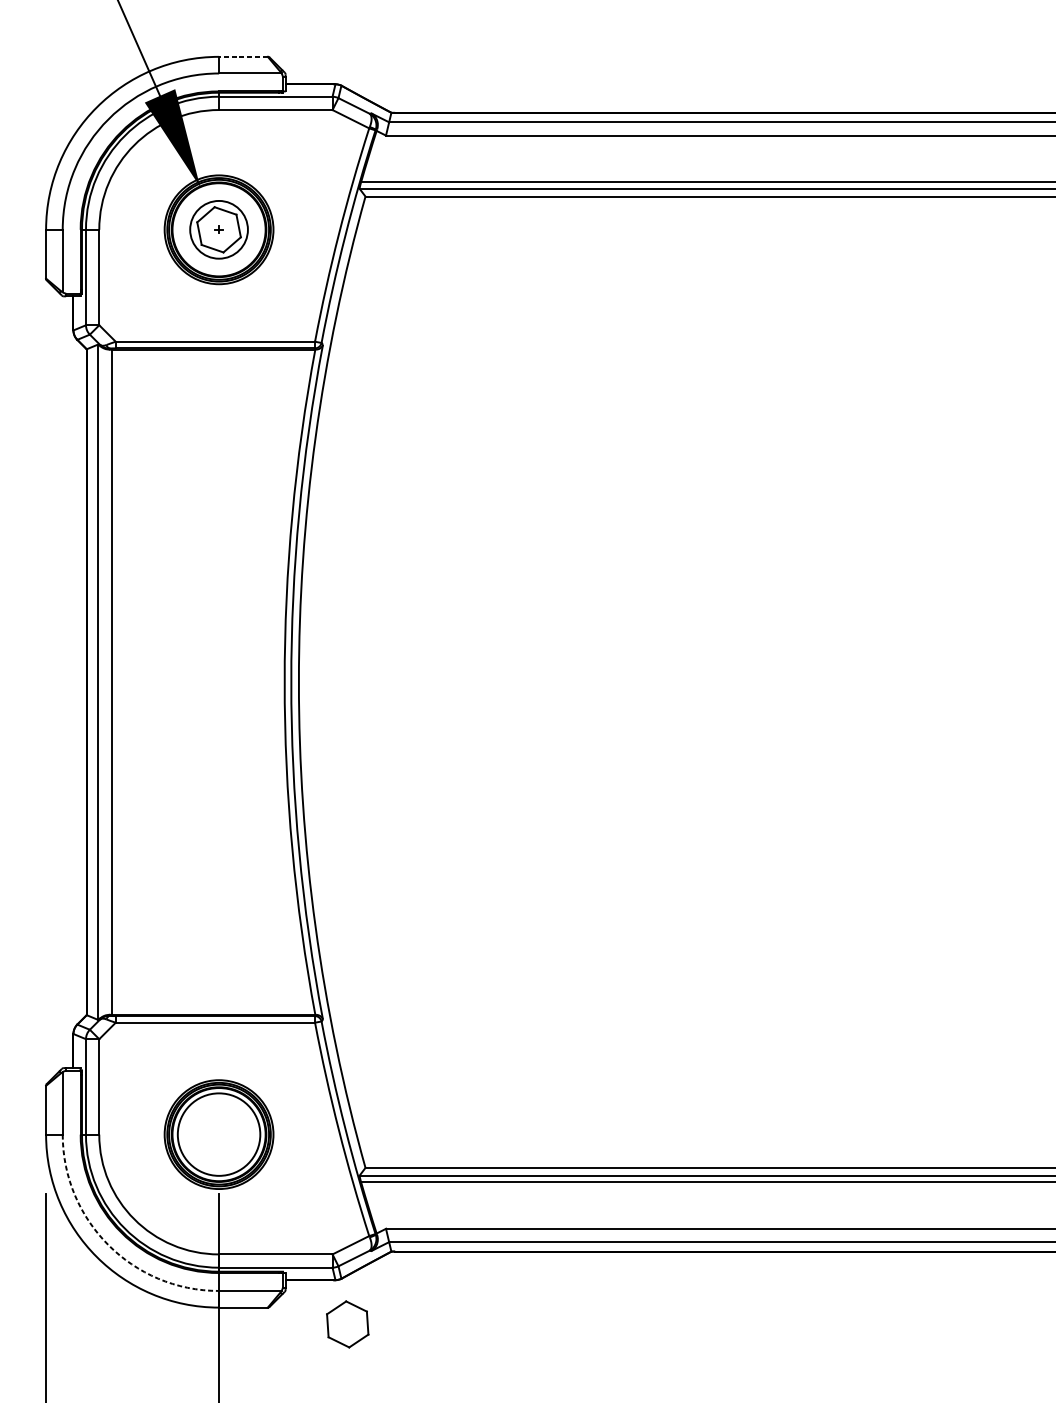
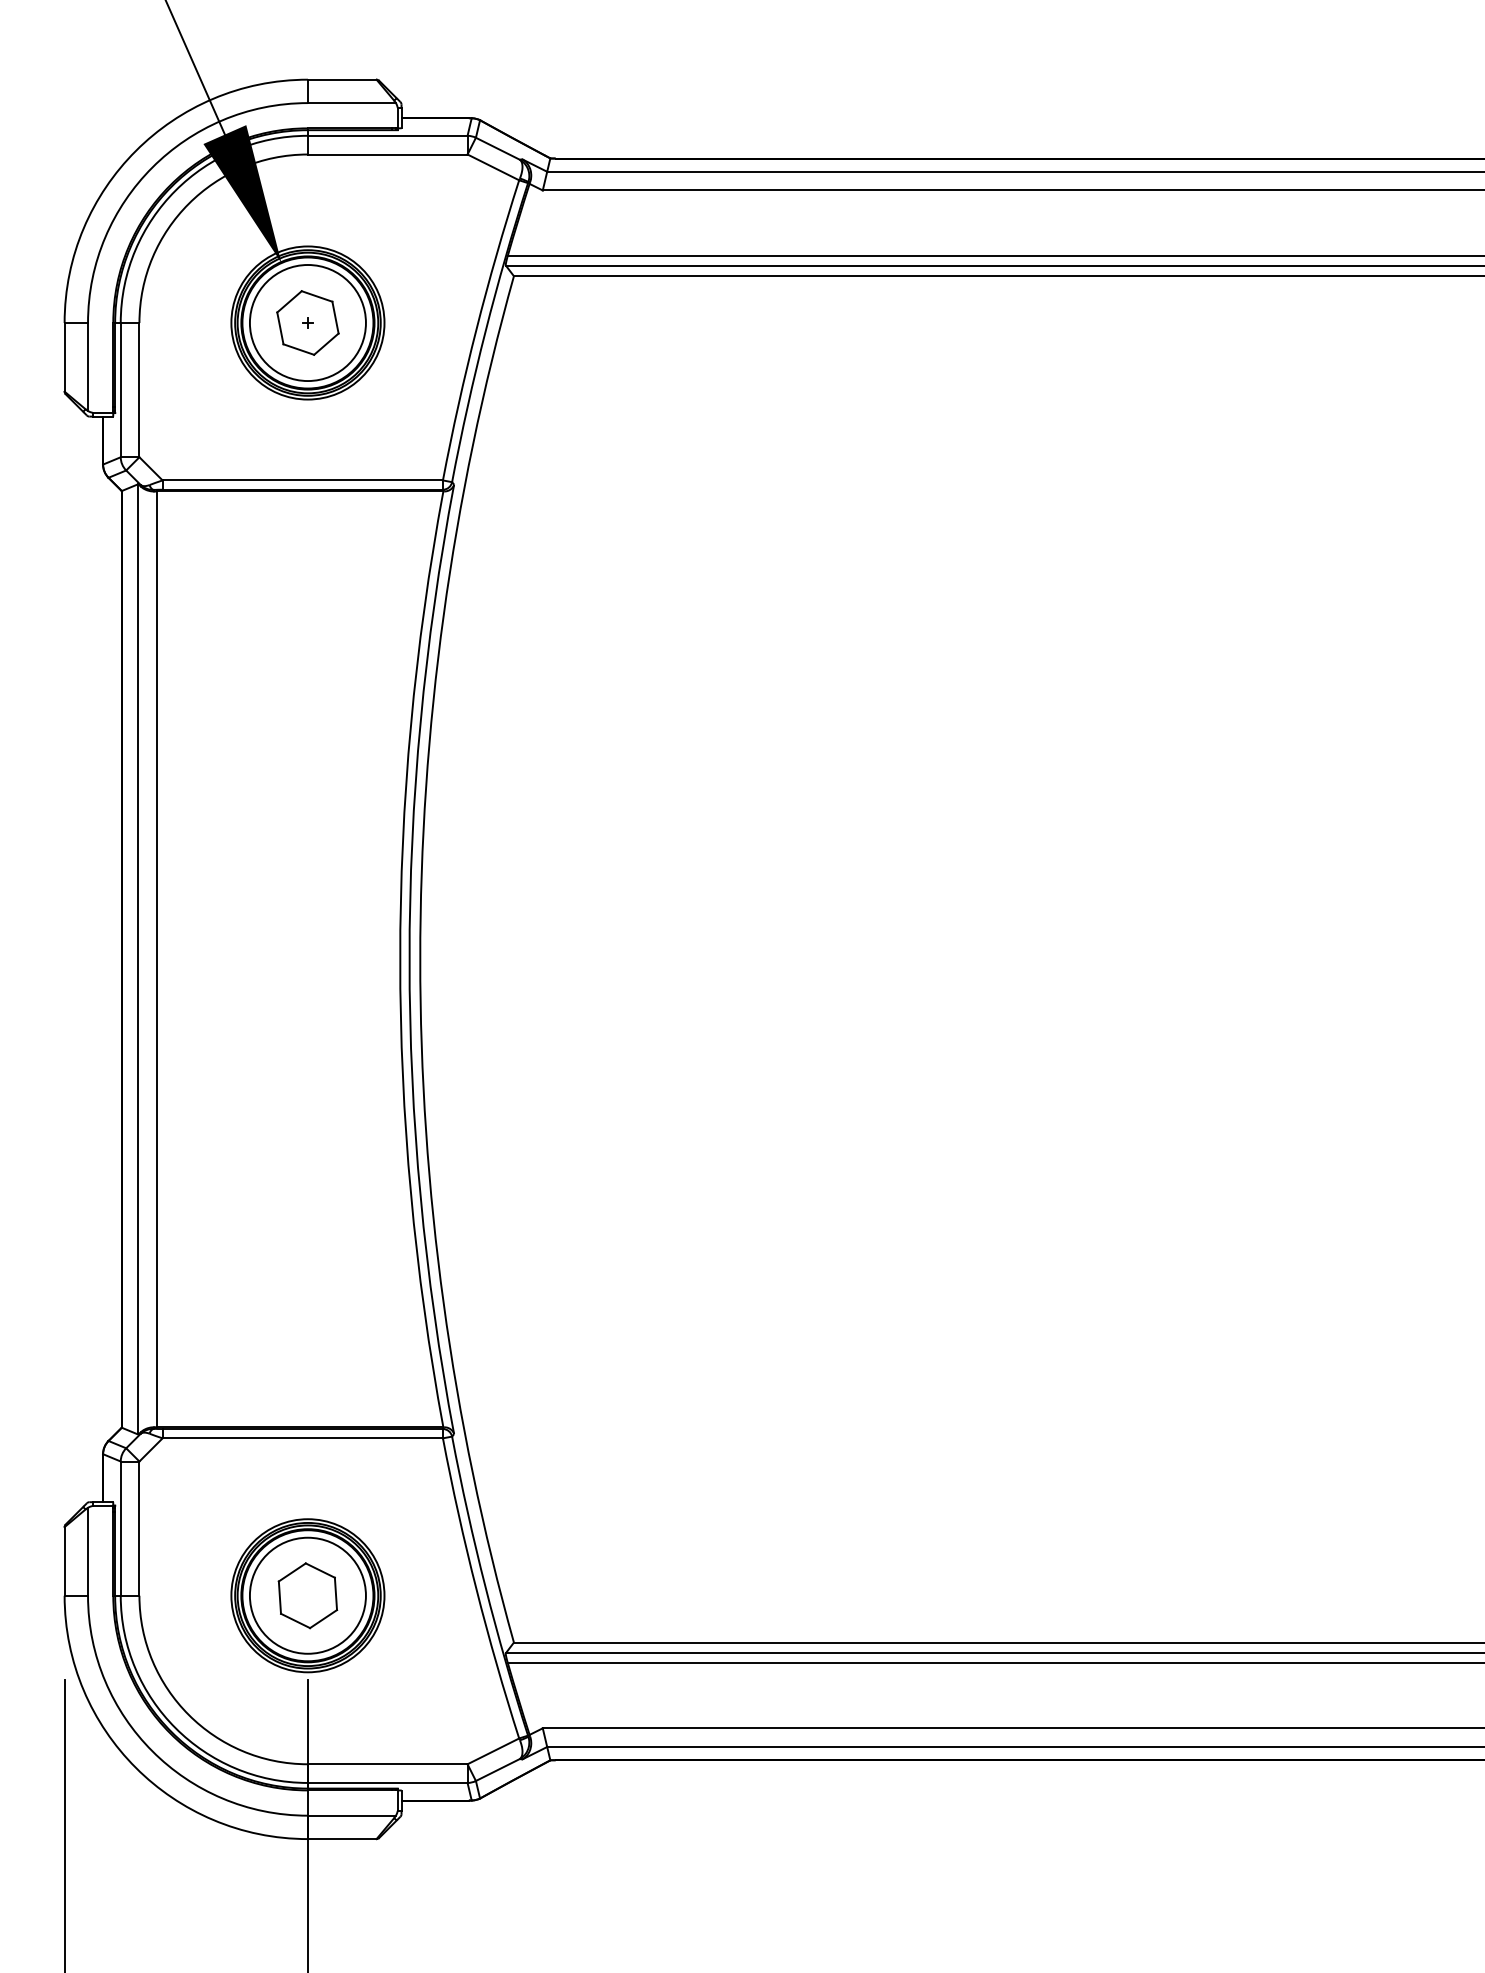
line: (242, 56) -> (341, 79), dashed -> solid
circle: (218, 230) -> (307, 323), size x1.43
arc: (108, 1245) -> (152, 1751), dashed -> solid
part: (347, 1324) -> (307, 1595), moved

